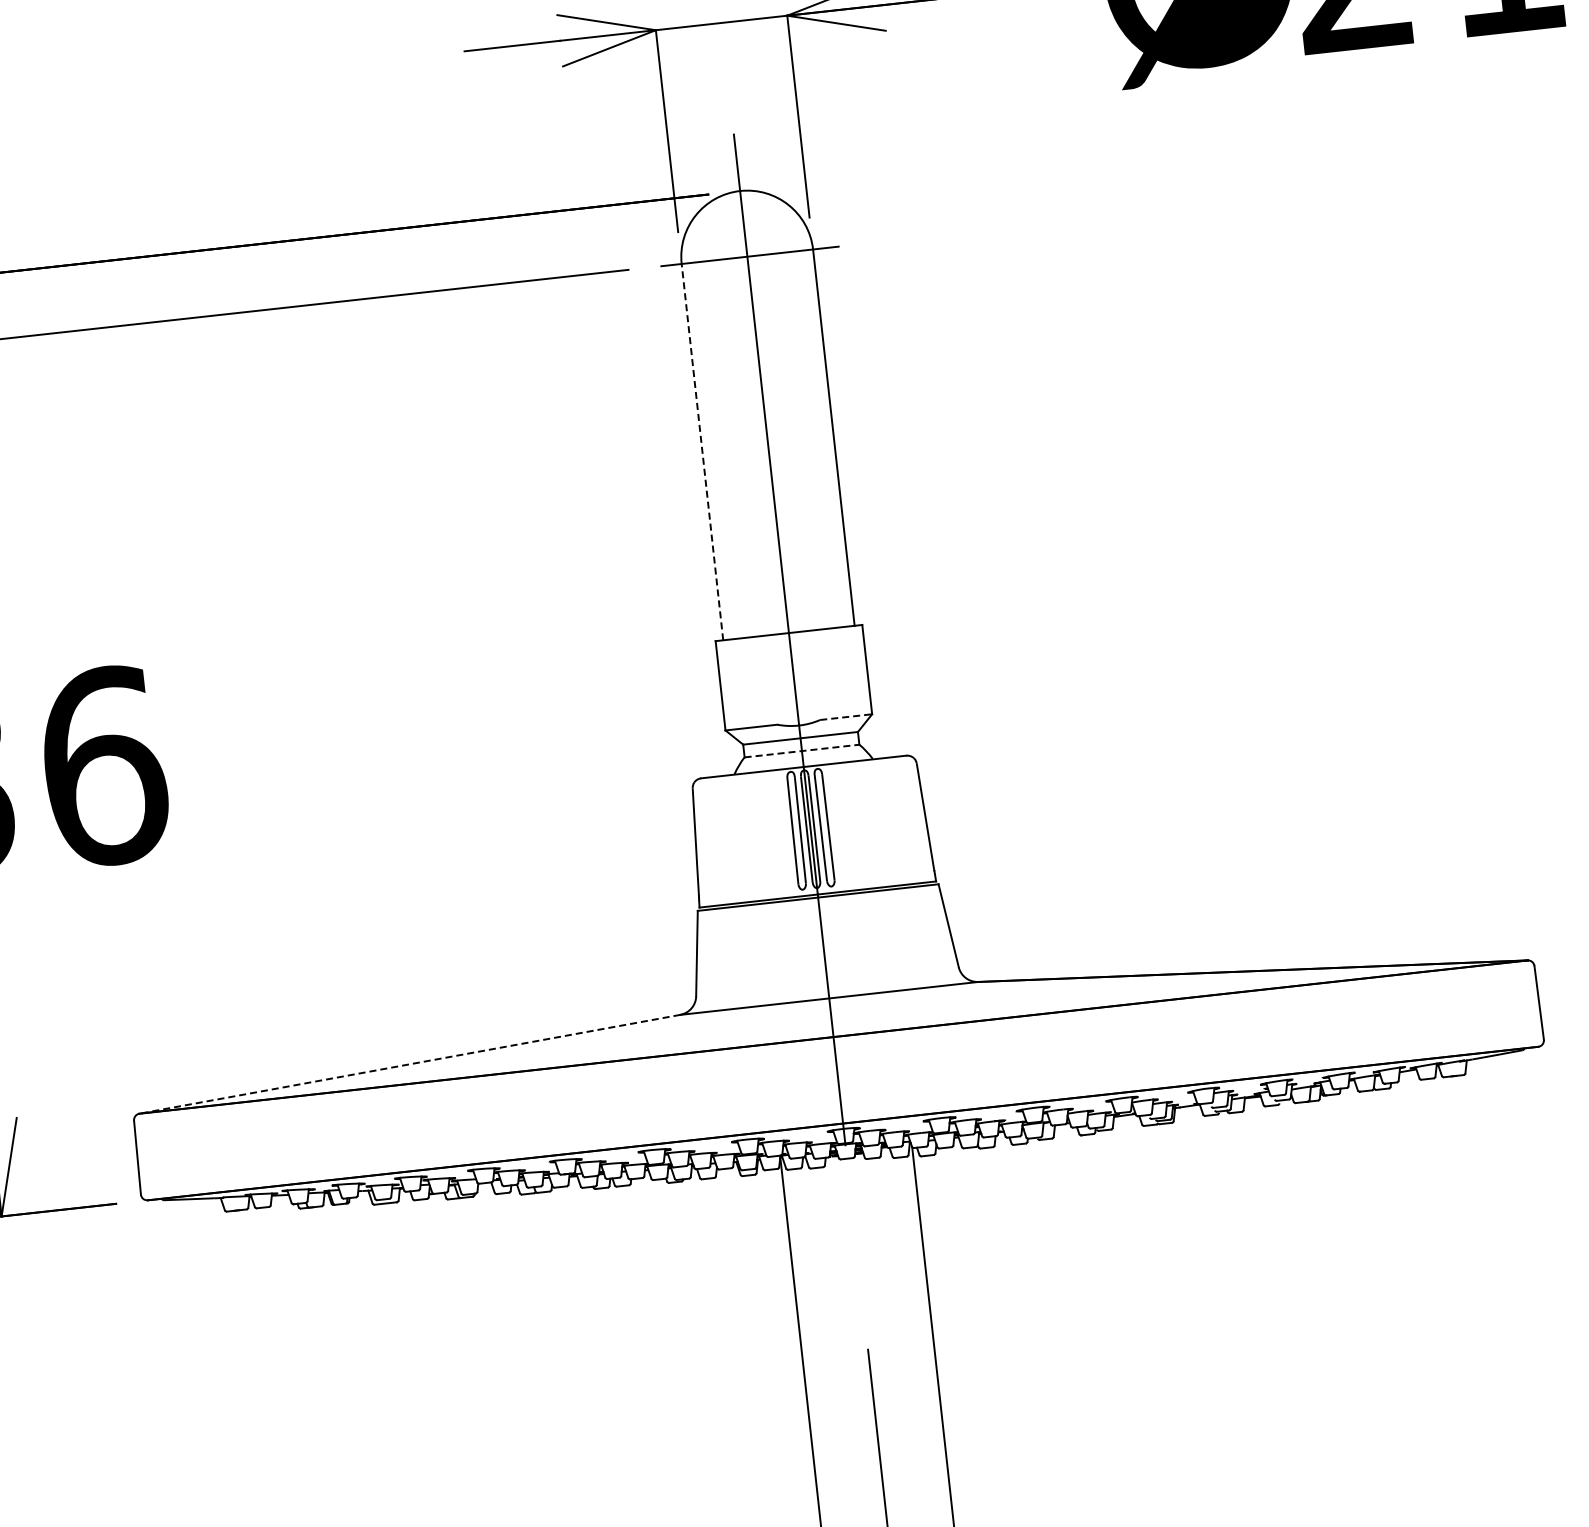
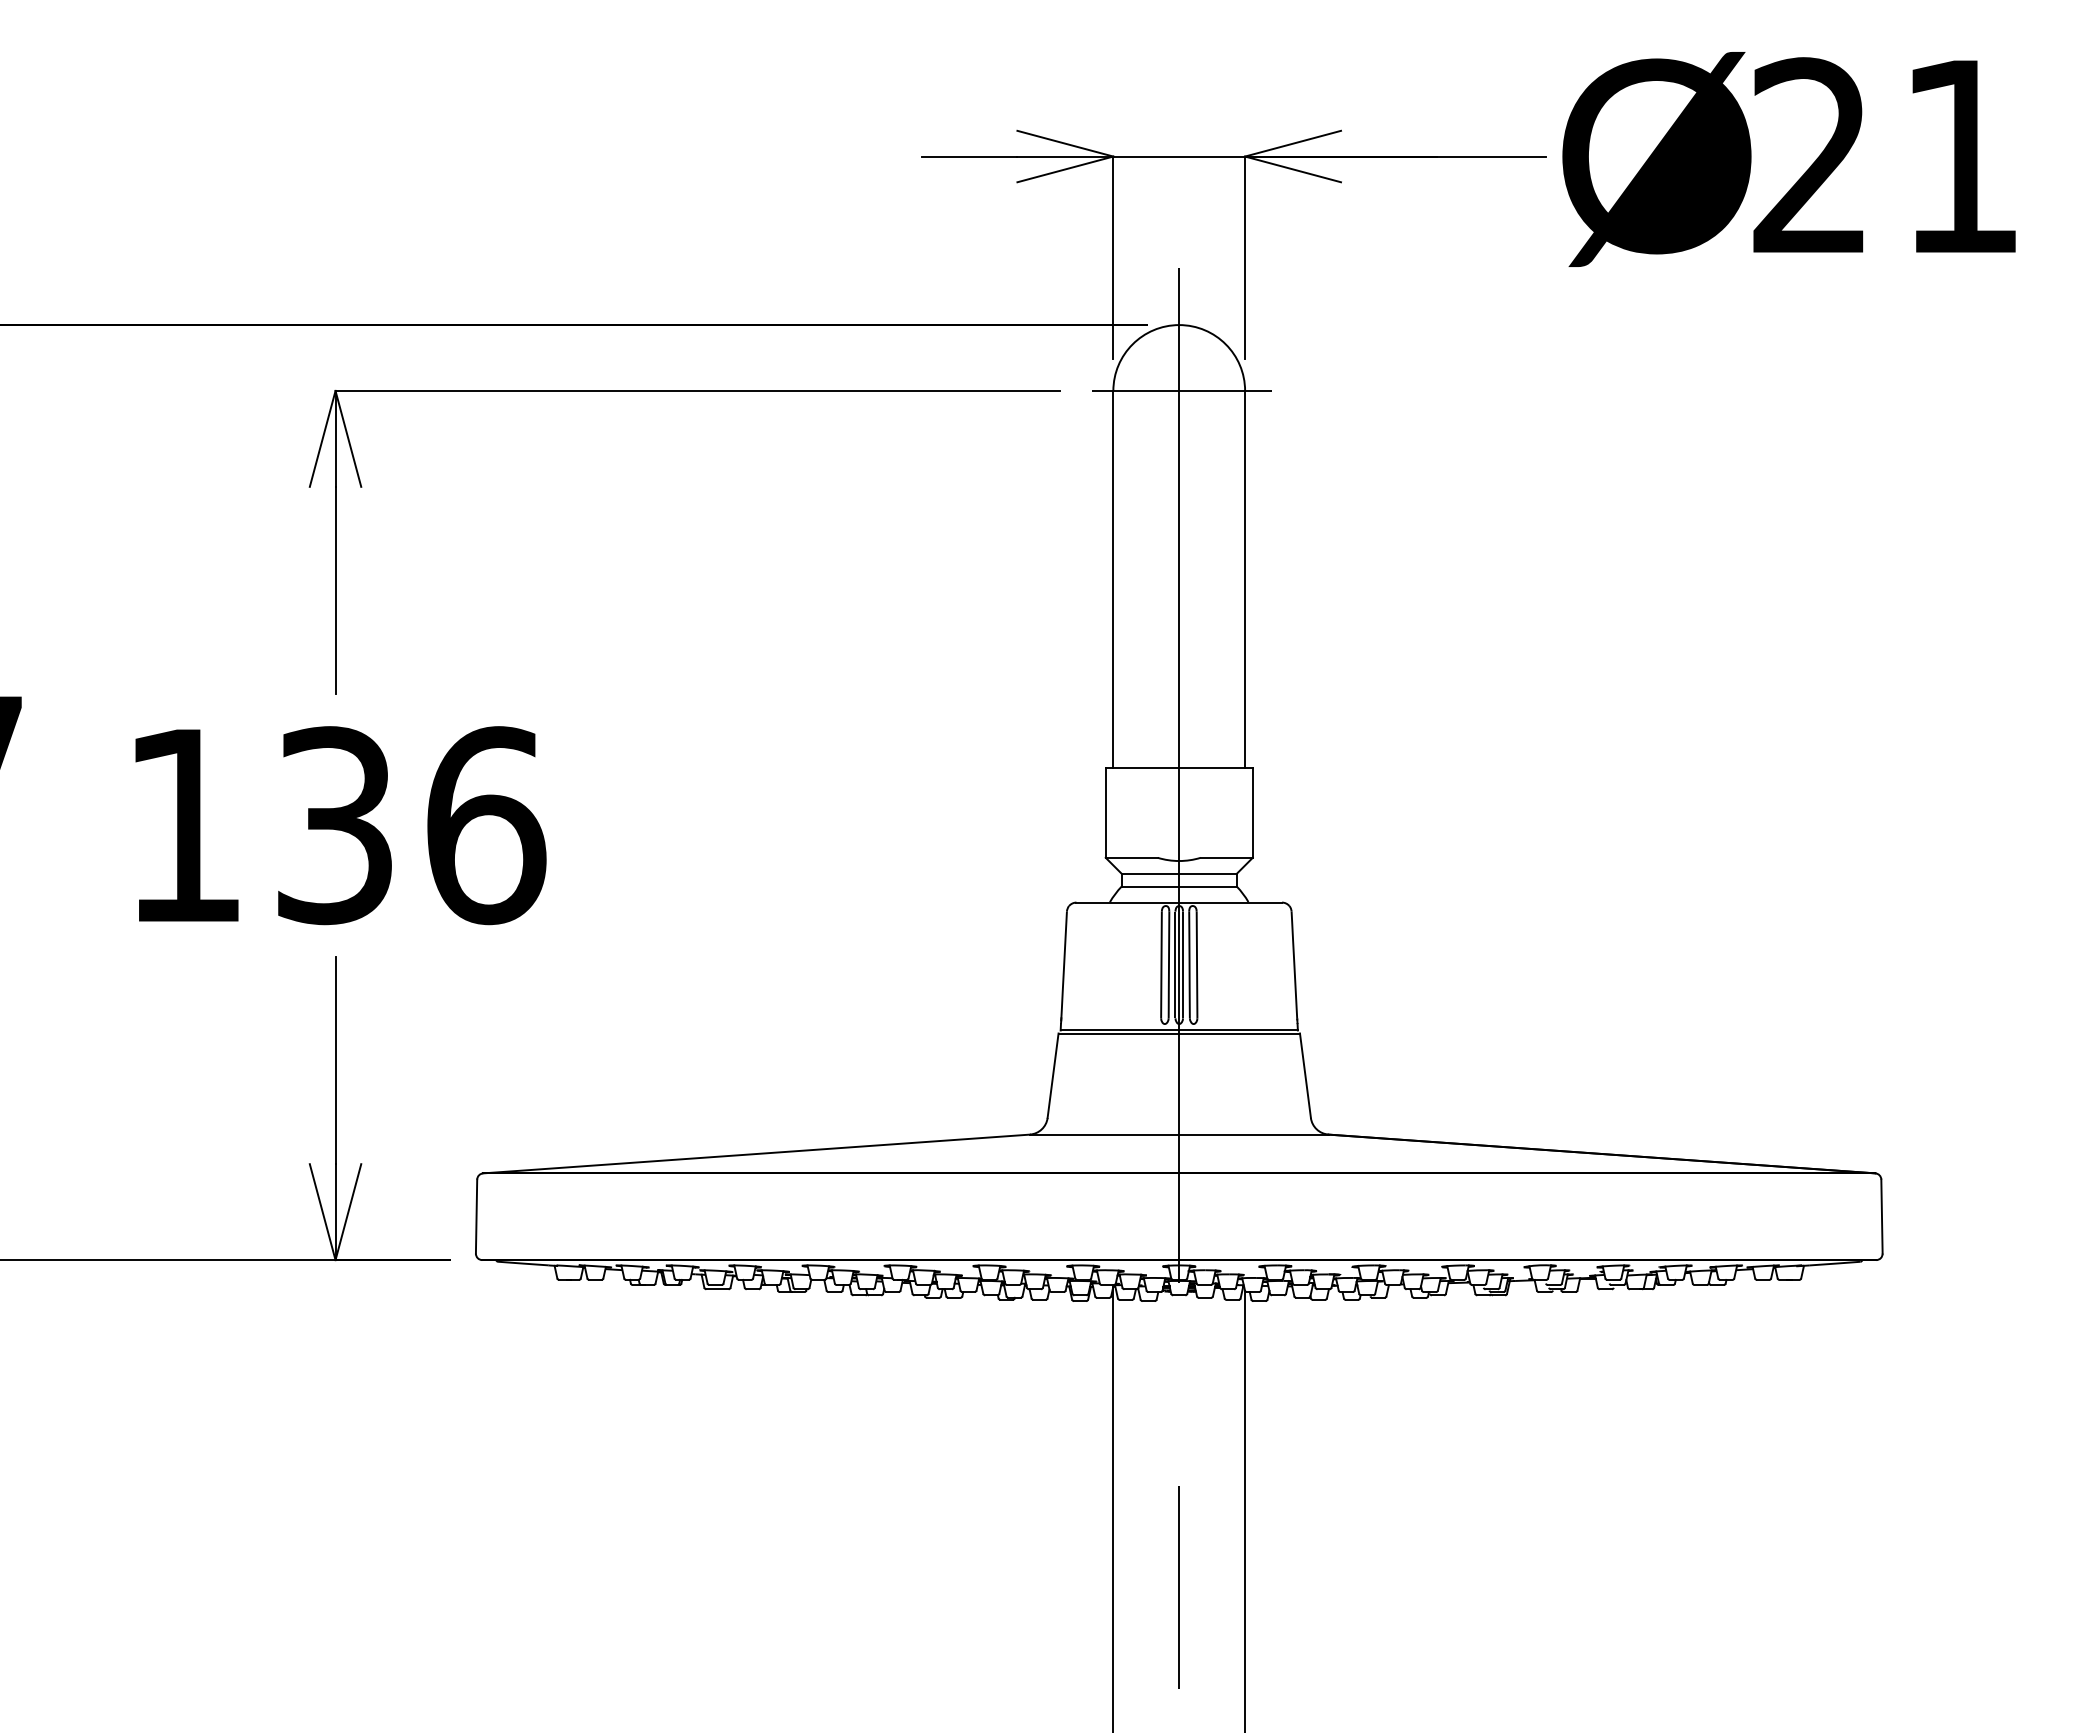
line: (702, 452) -> (1113, 579), dashed -> solid
line: (846, 716) -> (1227, 857), dashed -> solid
line: (802, 750) -> (1179, 886), dashed -> solid
line: (409, 1064) -> (756, 1154), dashed -> solid

